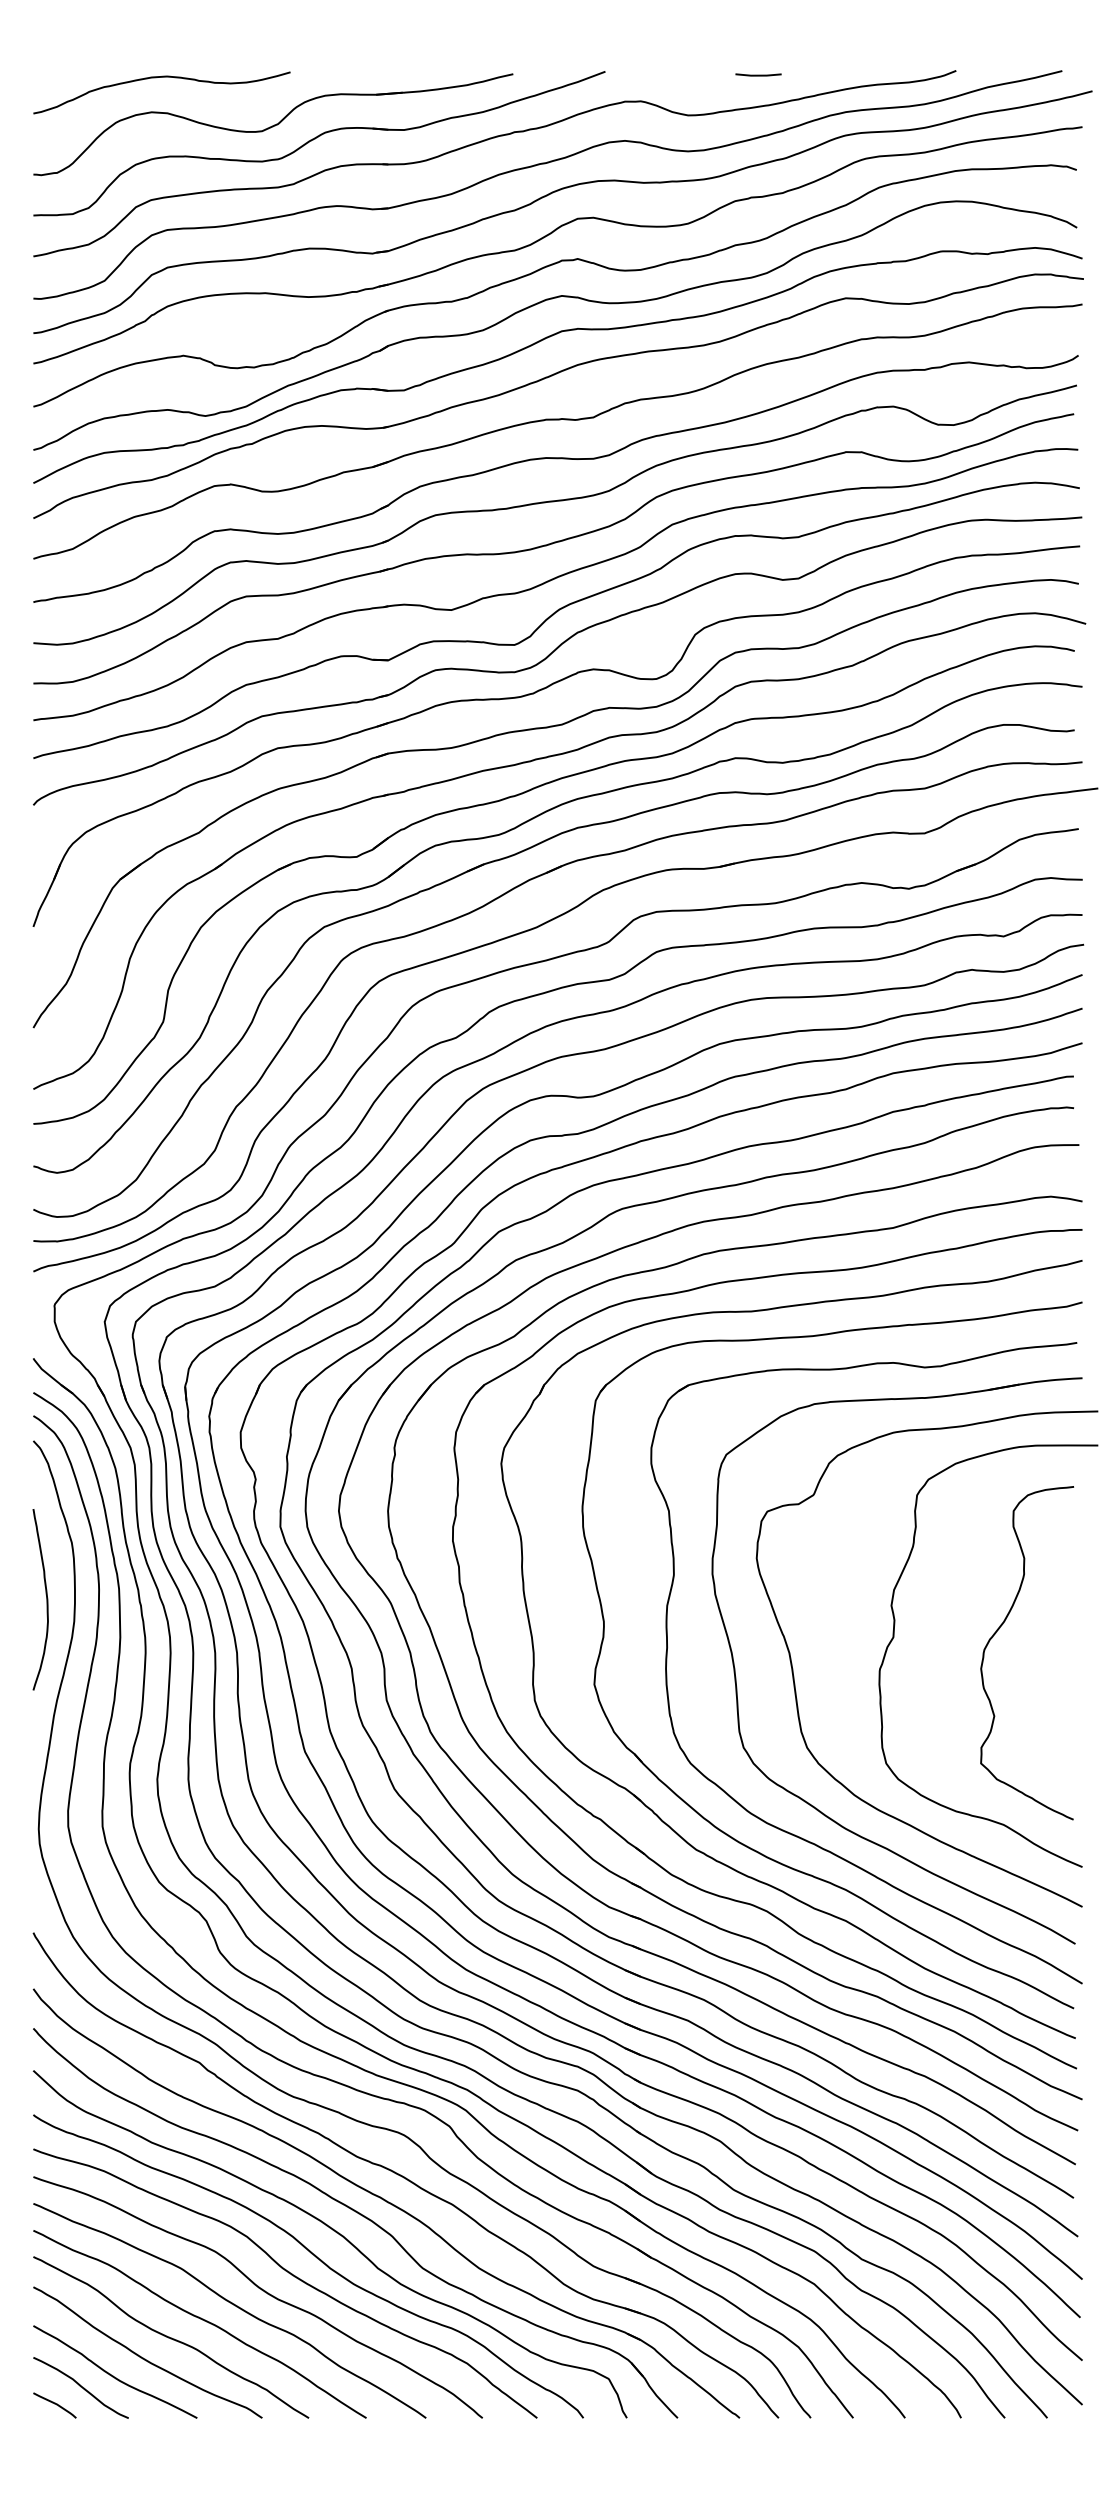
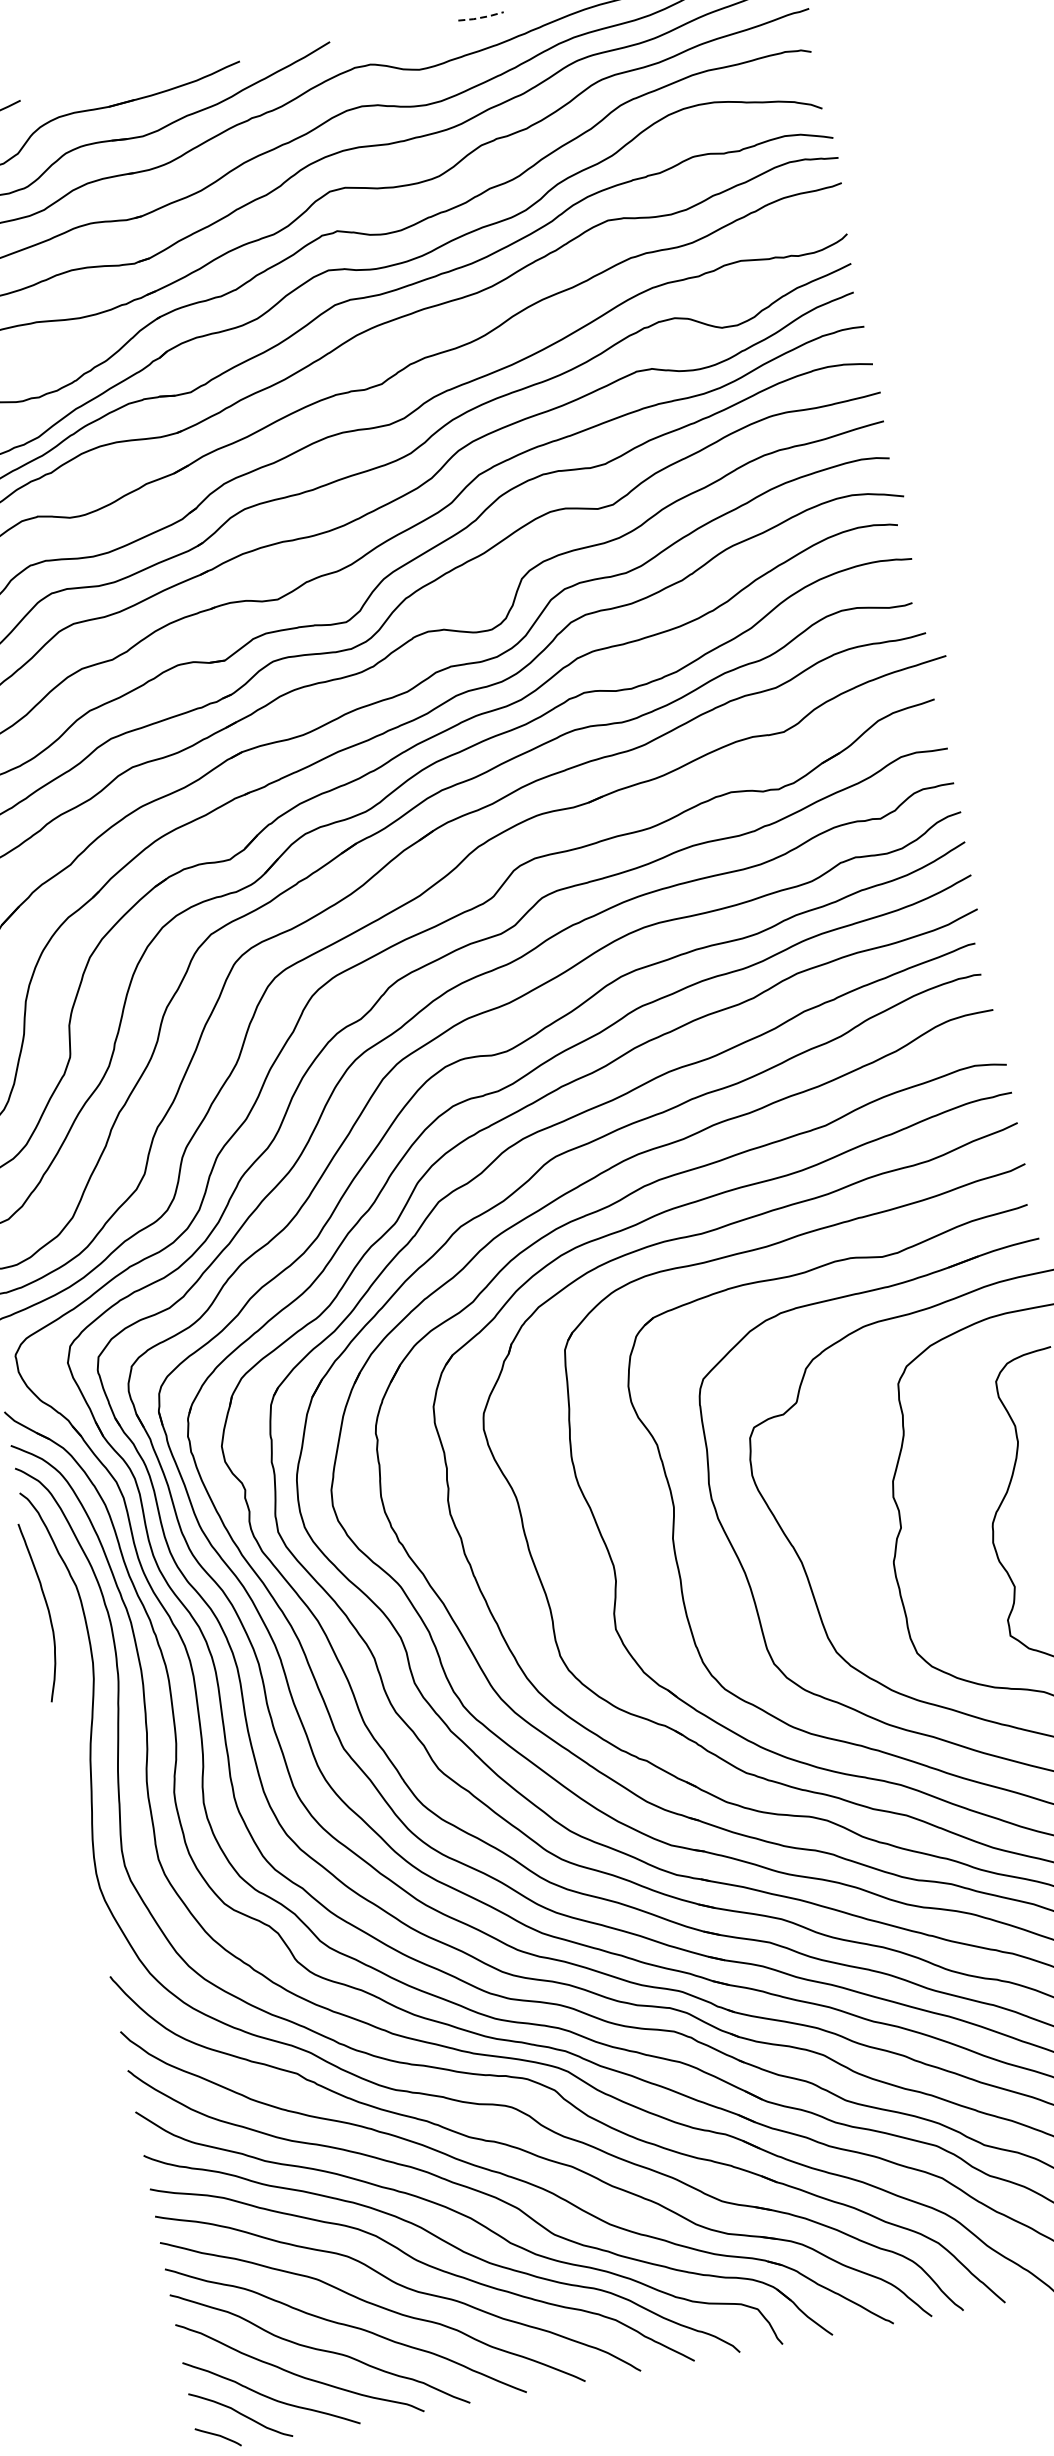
line: (758, 75) -> (481, 17), solid -> dashed
curve: (46, 1599) -> (47, 1610), moved

